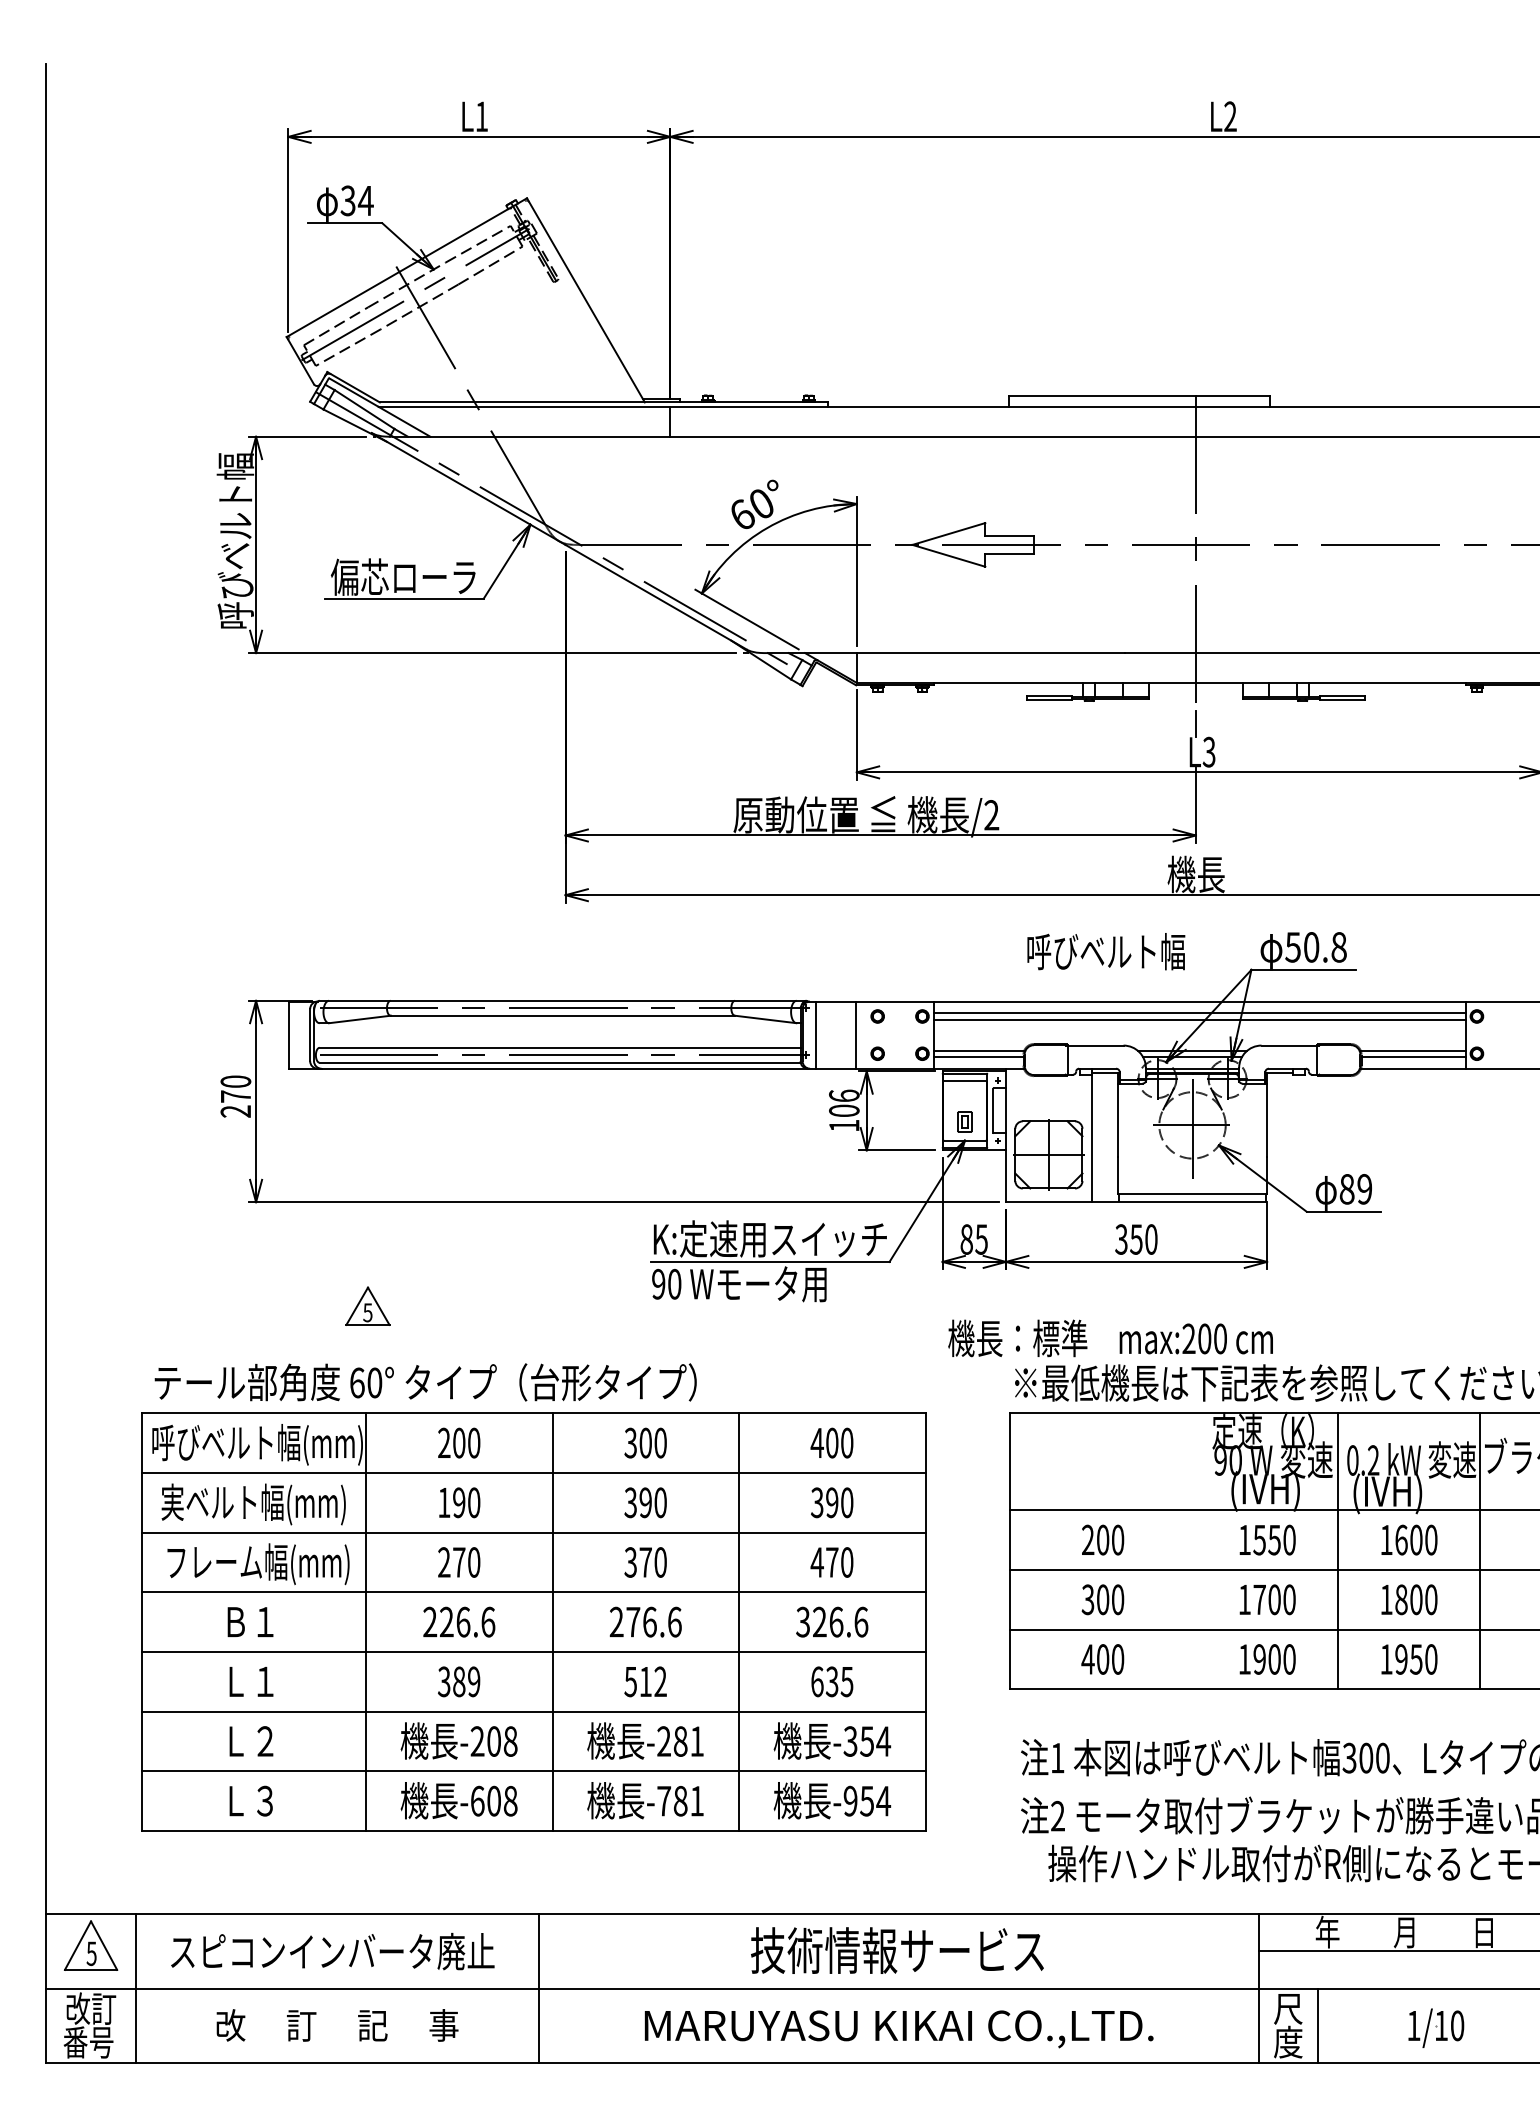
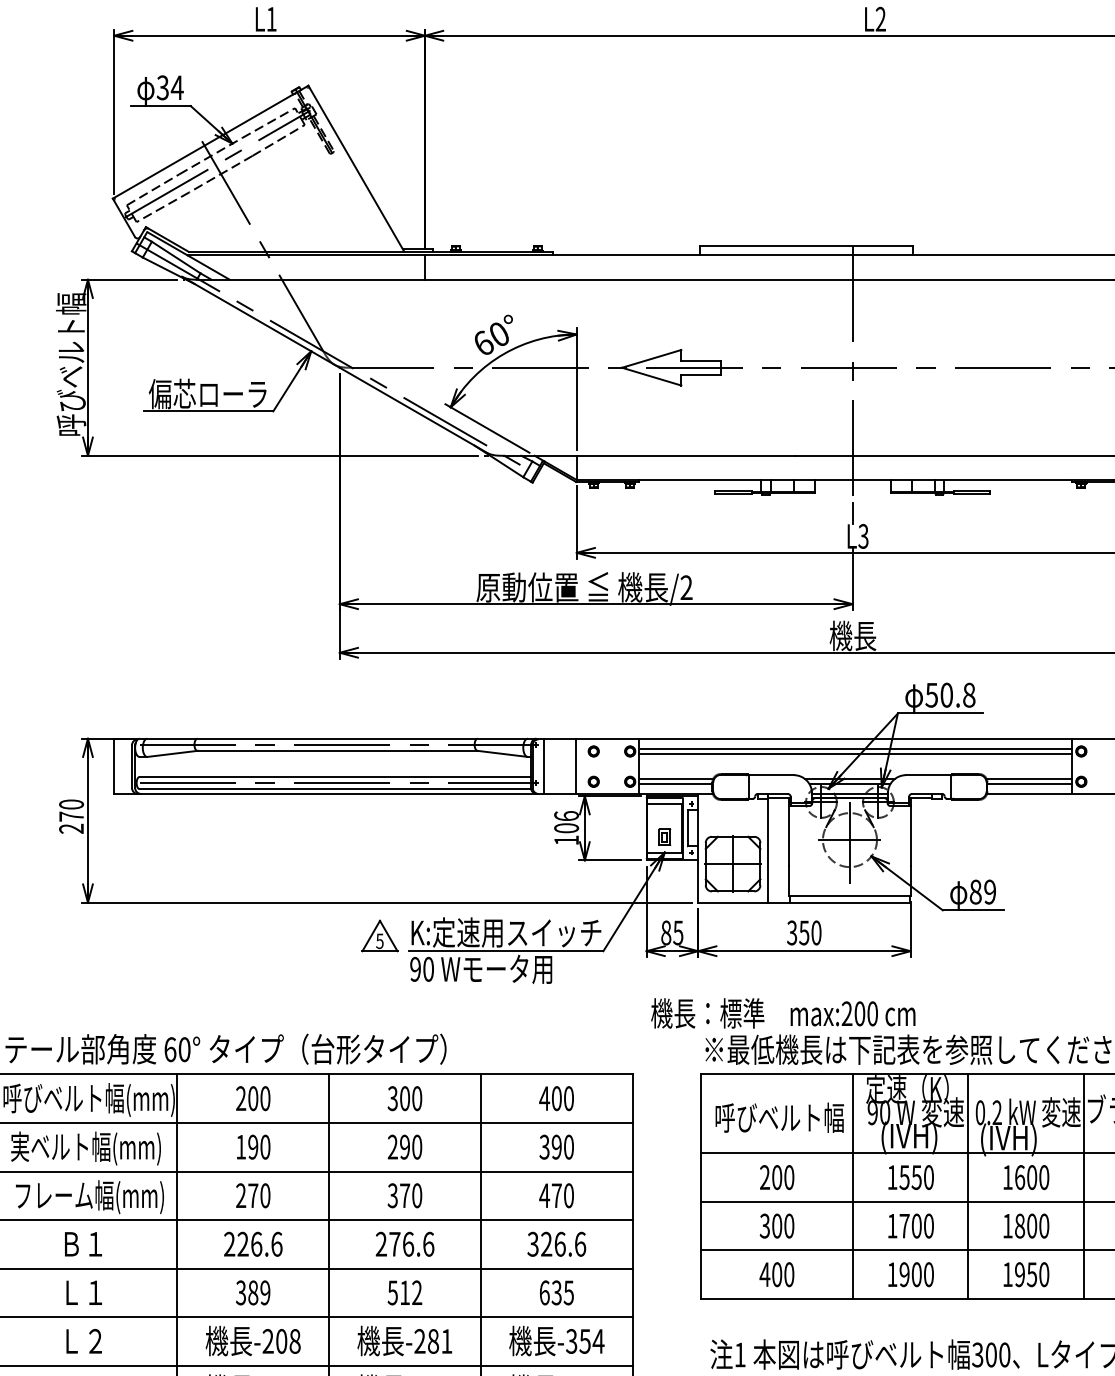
text: (1106, 951) -> (779, 1117), moved
part: (367, 1305) -> (379, 935), moved
text: (630, 1503) -> (392, 1147), 390 -> 290
line: (1196, 1551) -> (853, 1186), added

